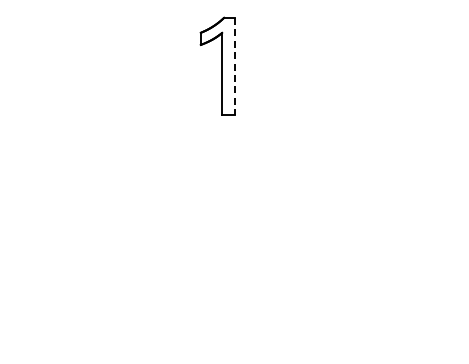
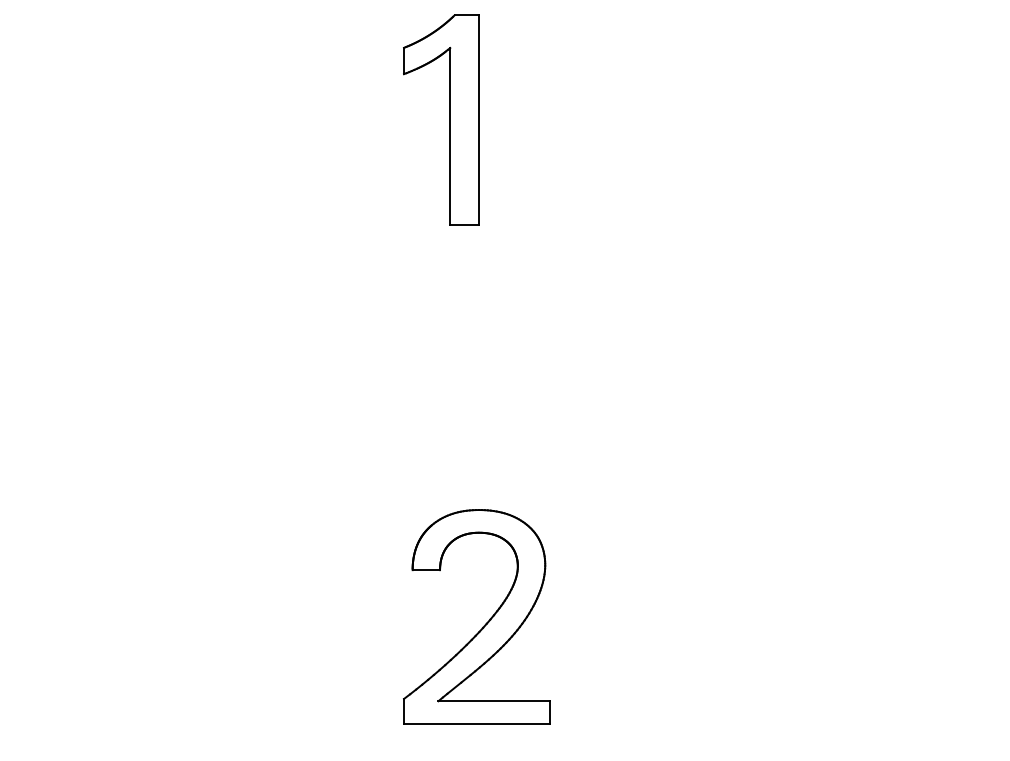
line: (235, 66) -> (478, 120), dashed -> solid
part: (233, 296) -> (474, 616), added

